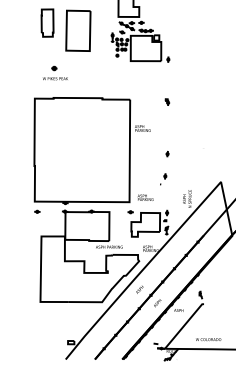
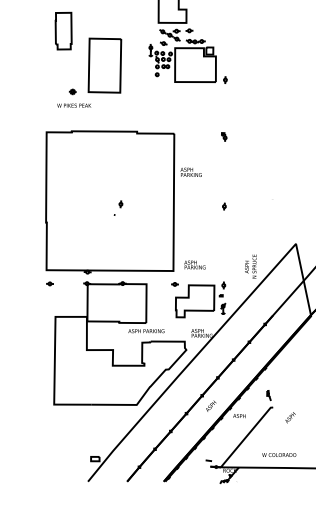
part: (78, 30) -> (105, 65), moved
part: (163, 179) -> (118, 208), moved
text: (139, 289) -> (289, 417), moved

